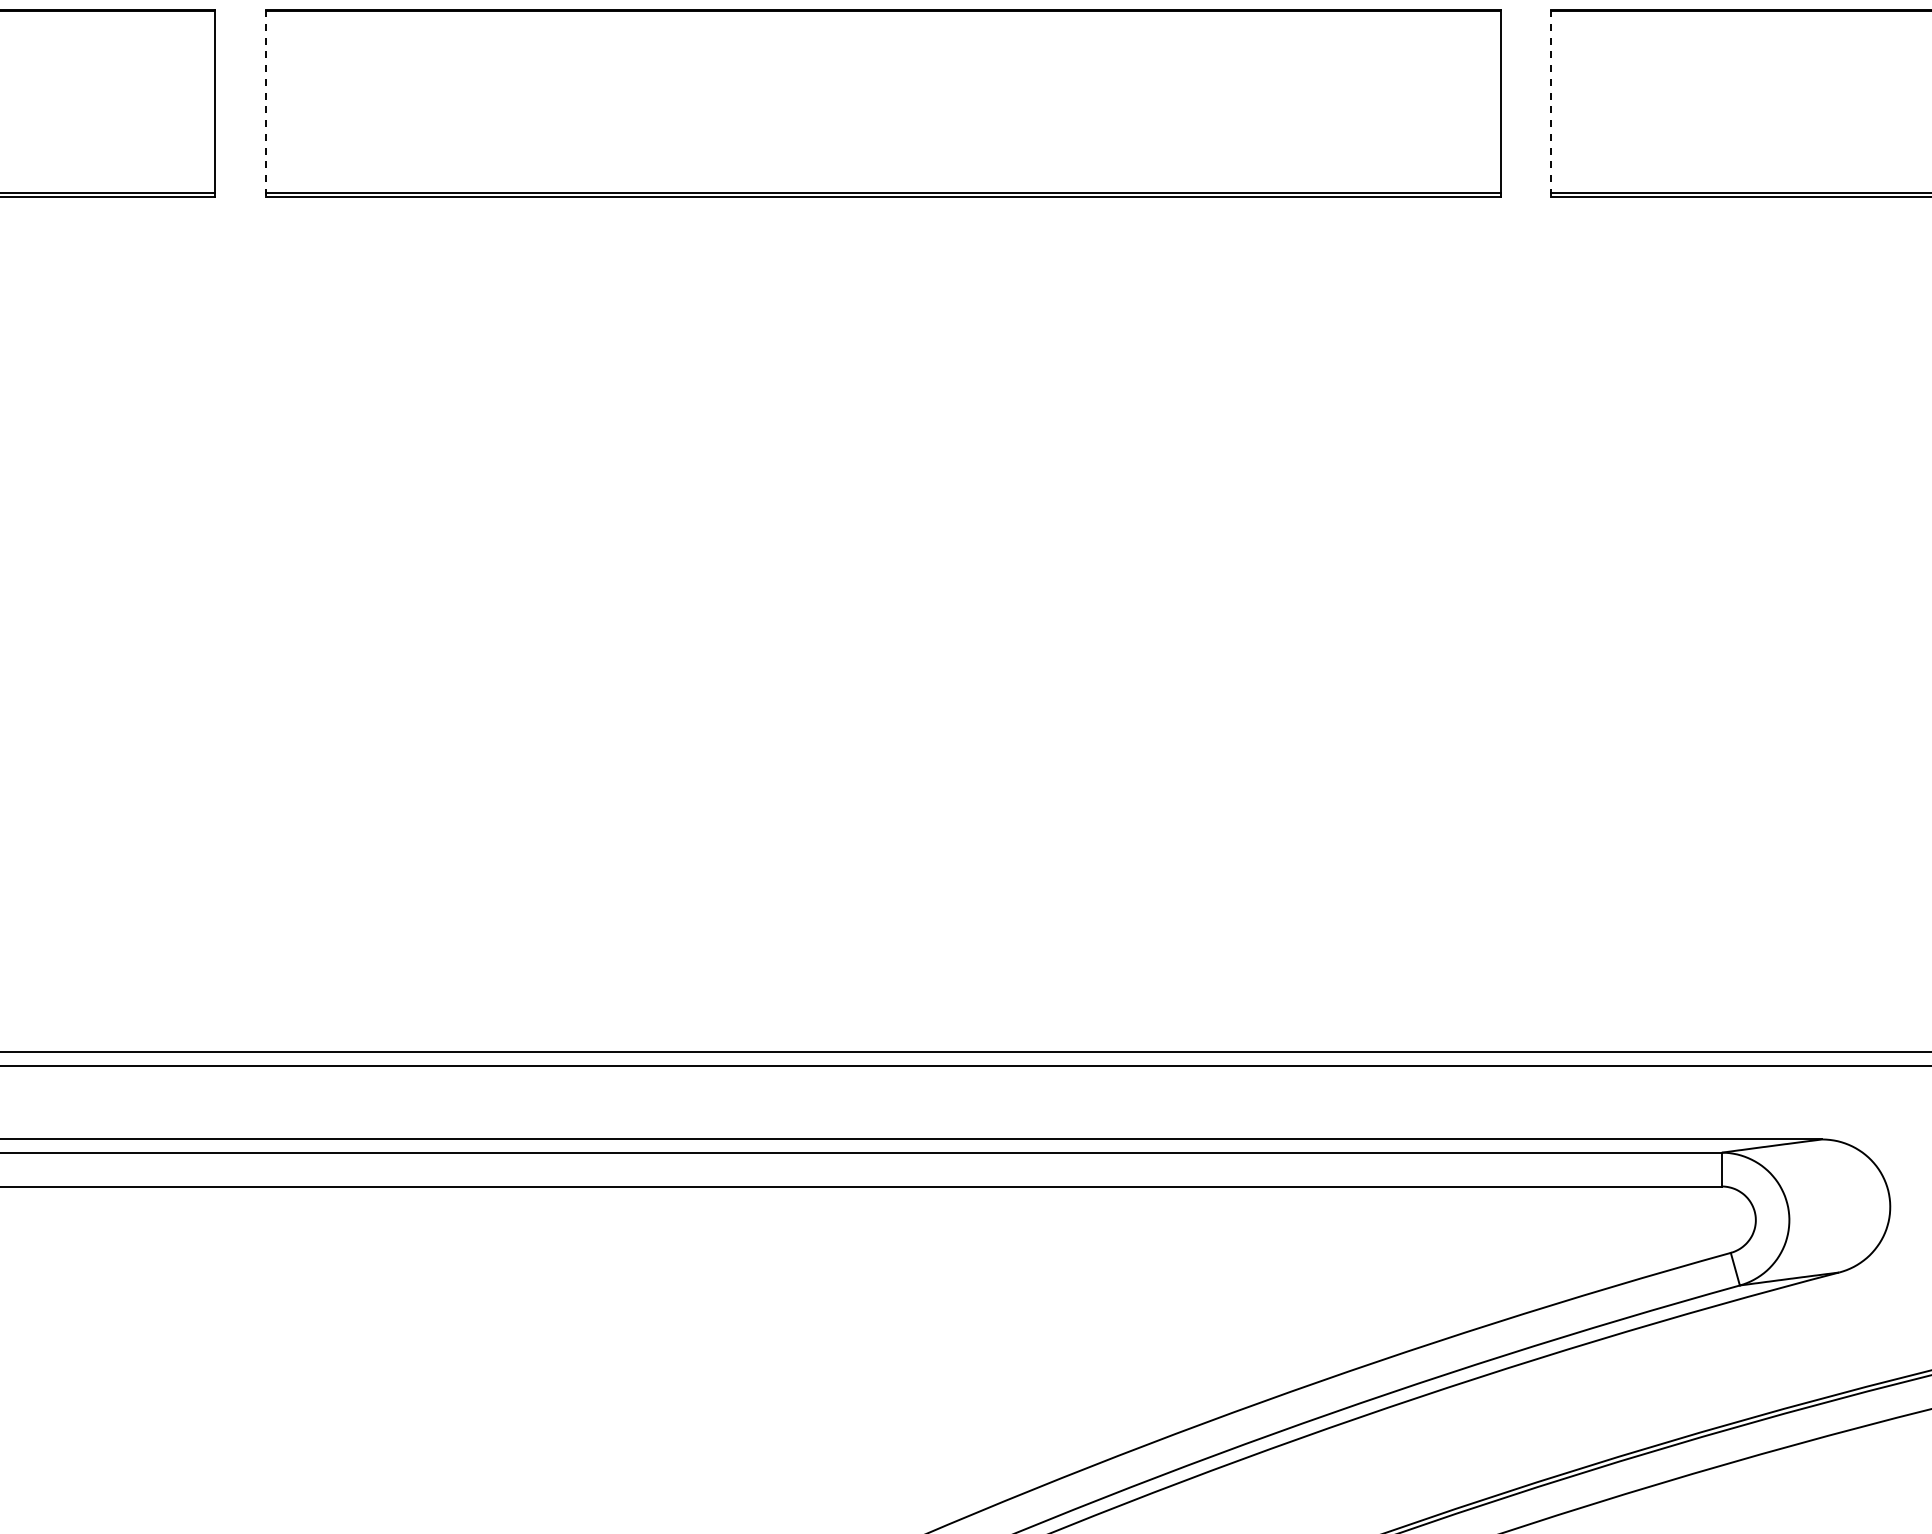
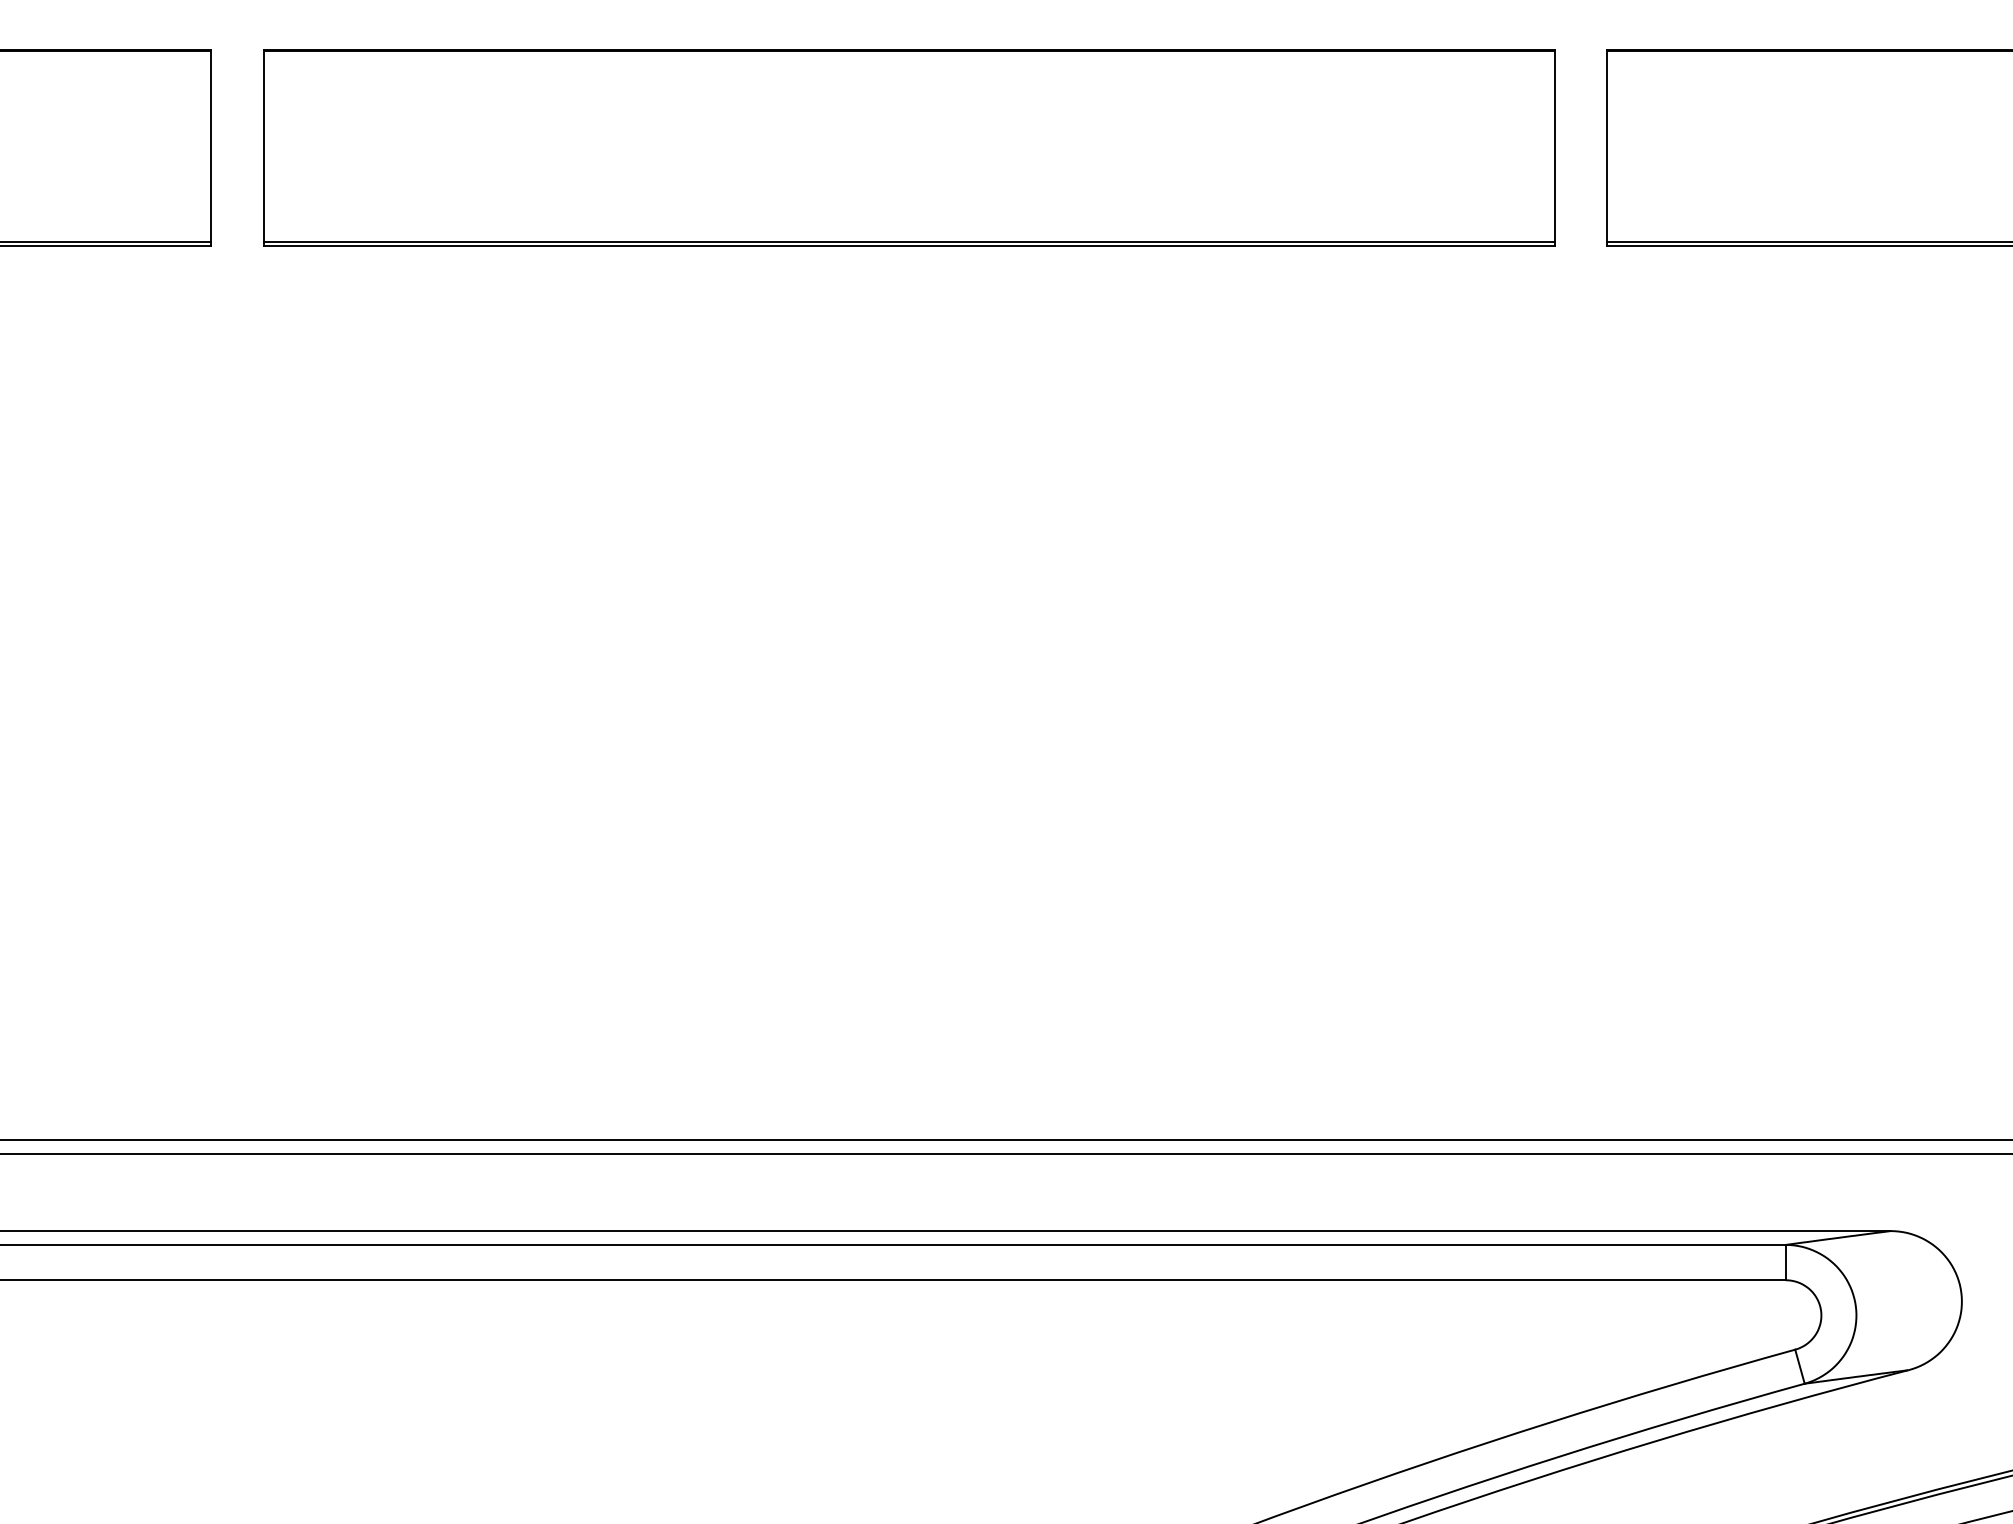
line: (265, 103) -> (263, 148), dashed -> solid
line: (1551, 103) -> (1607, 148), dashed -> solid

